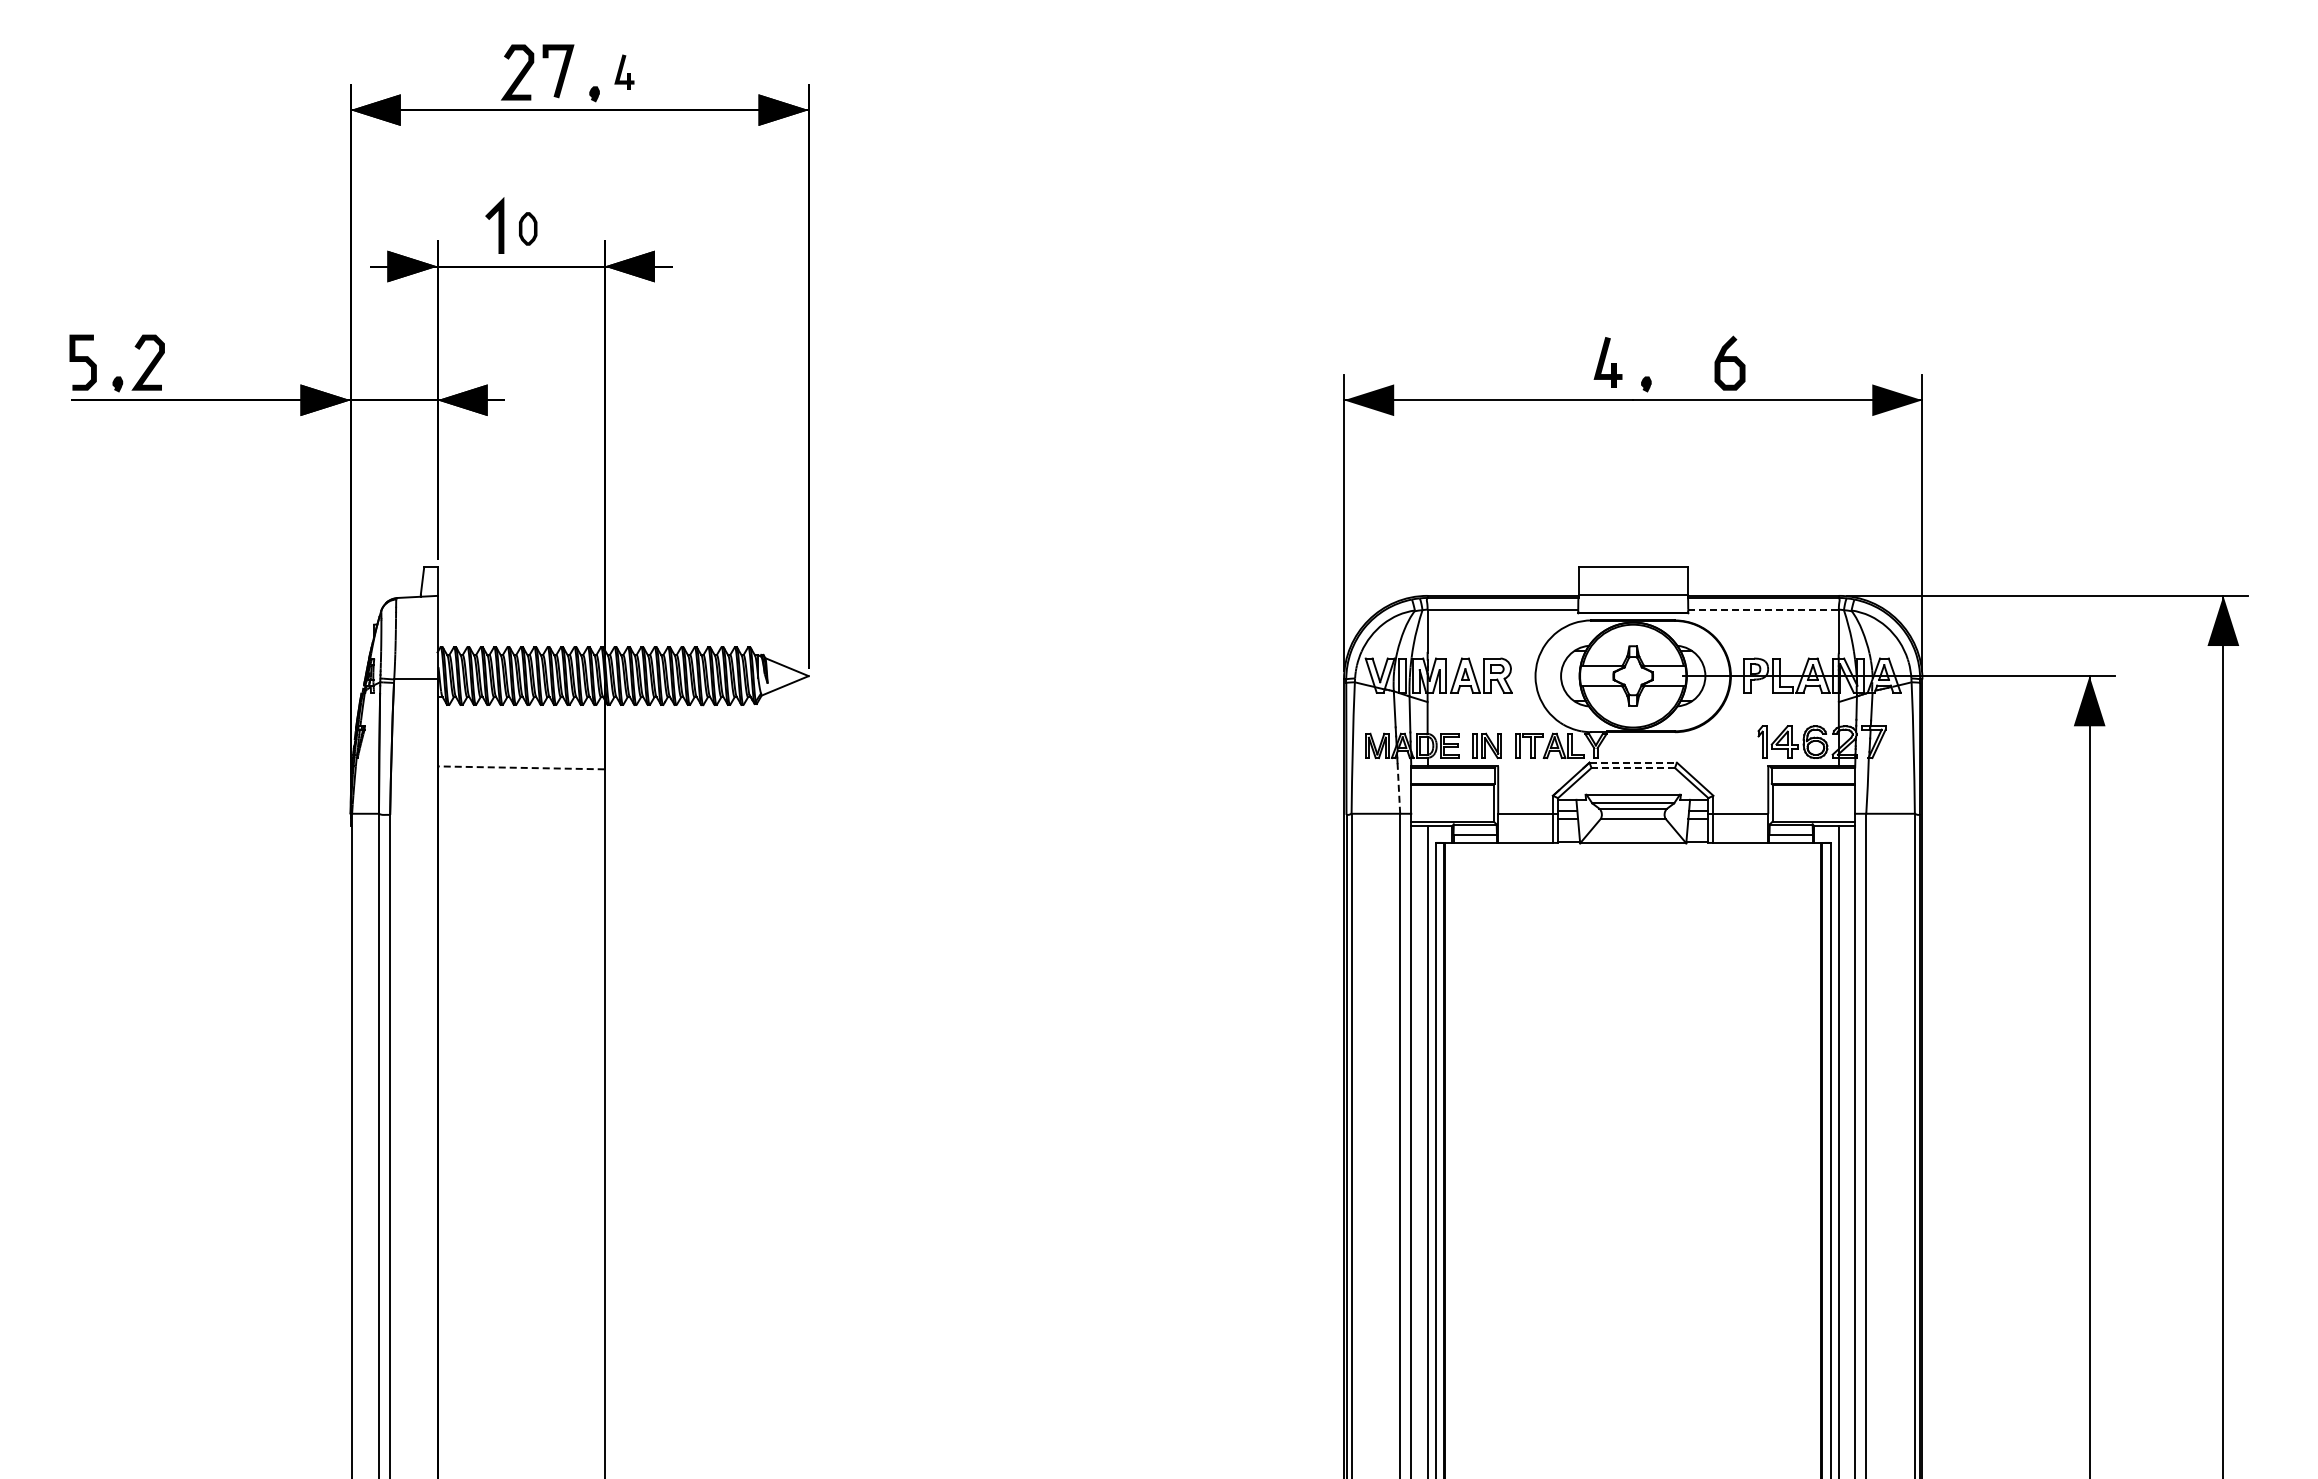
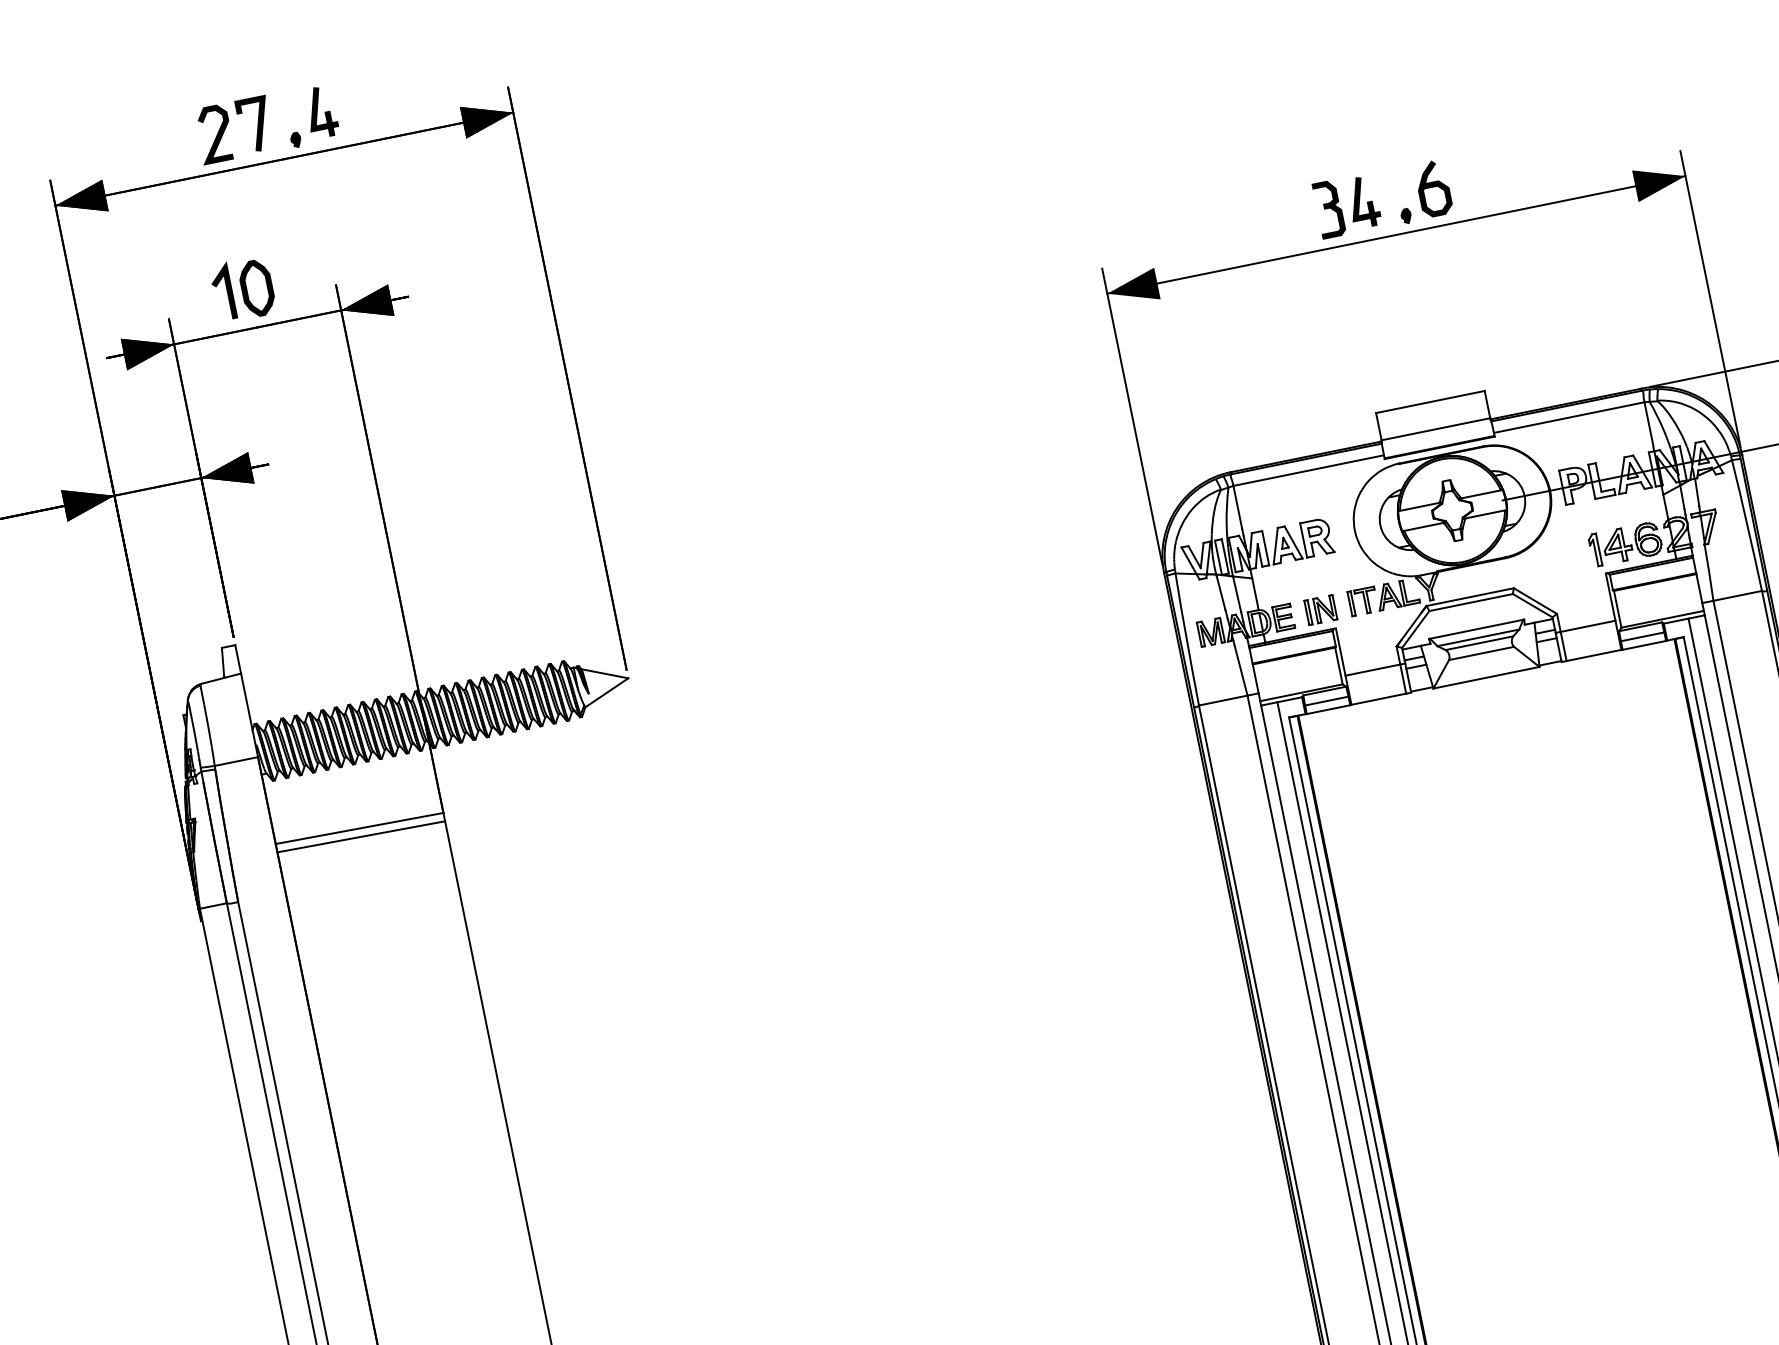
part: (624, 72) -> (321, 112), size x1.43
part: (527, 228) -> (256, 288), size x1.67
curve: (1729, 361) -> (1432, 187), moved
part: (1573, 362) -> (1329, 209), added
line: (1764, 609) -> (1570, 417), dashed -> solid
line: (1633, 762) -> (1470, 596), dashed -> solid
line: (521, 767) -> (359, 828), dashed -> solid
line: (1633, 768) -> (1471, 602), dashed -> solid
line: (520, 775) -> (360, 836), added
line: (1398, 788) -> (1240, 670), dashed -> solid

